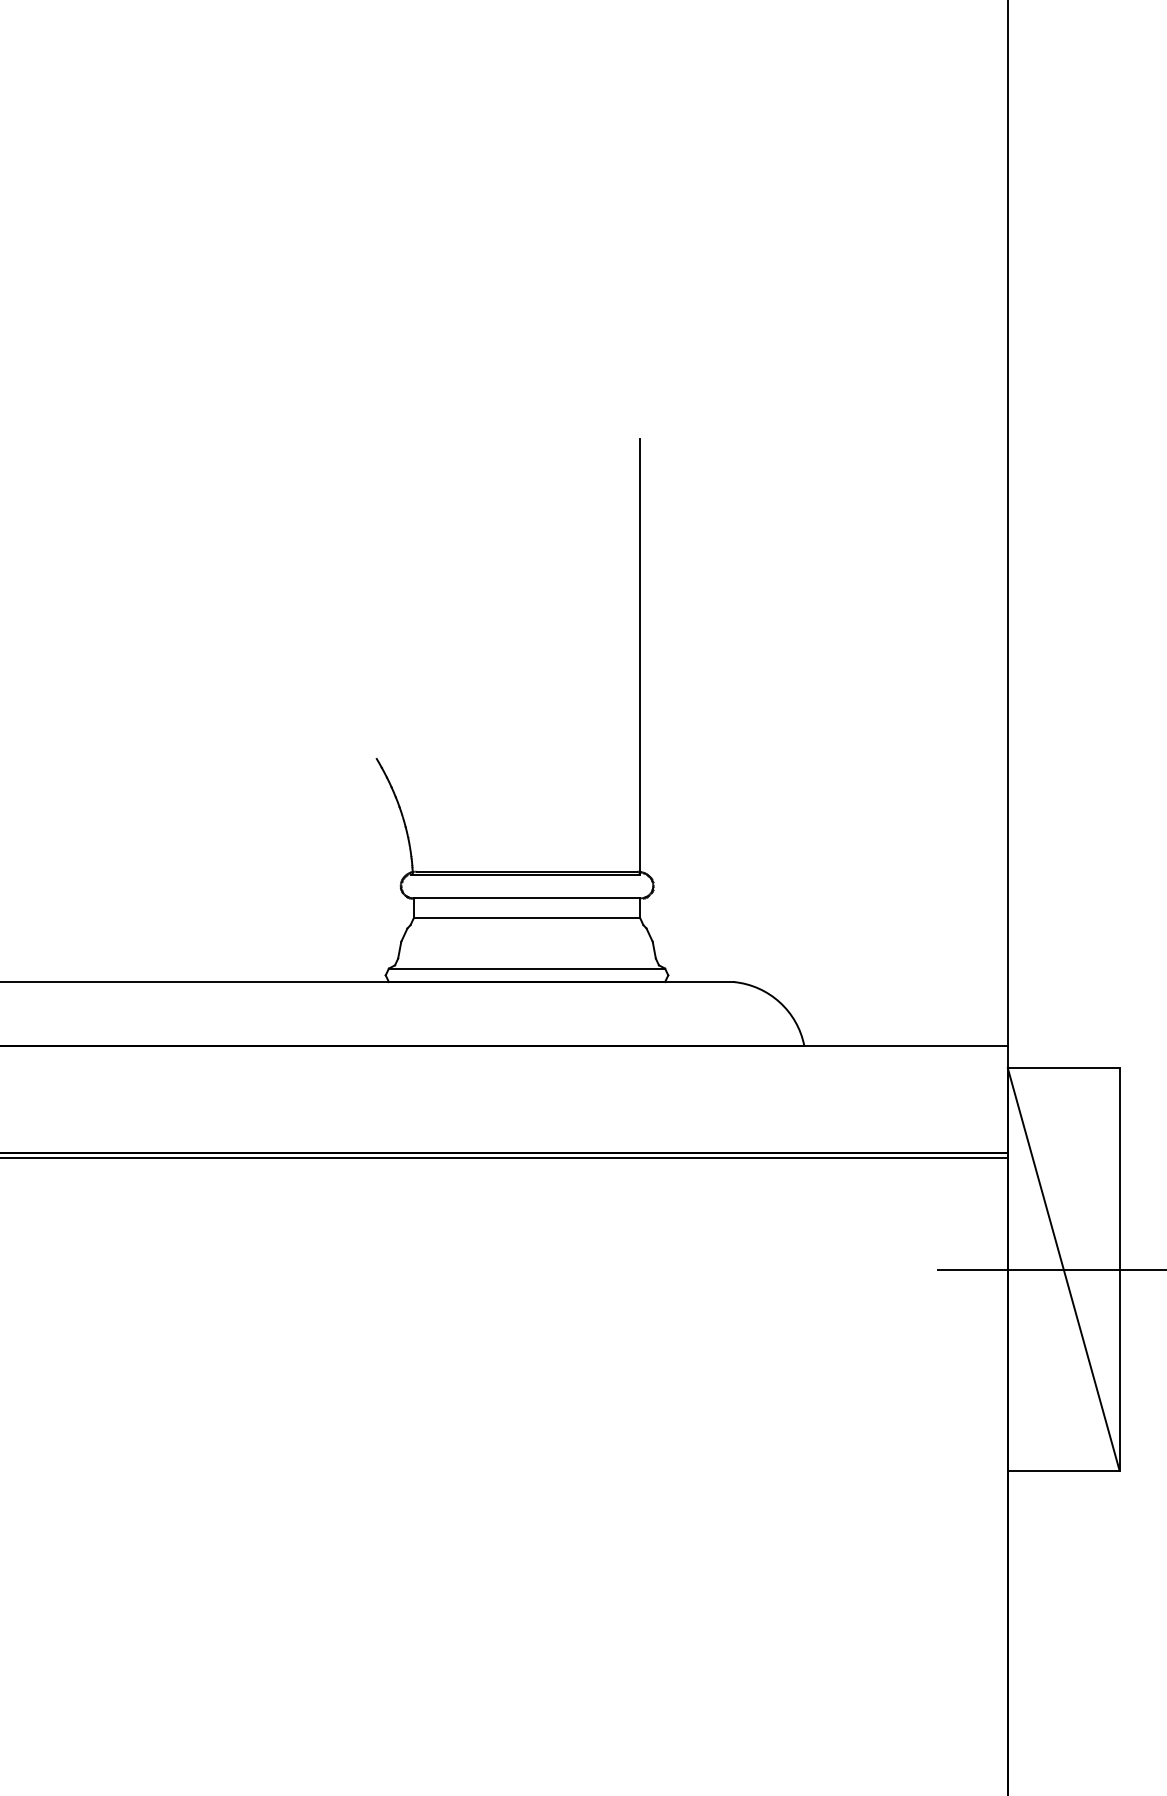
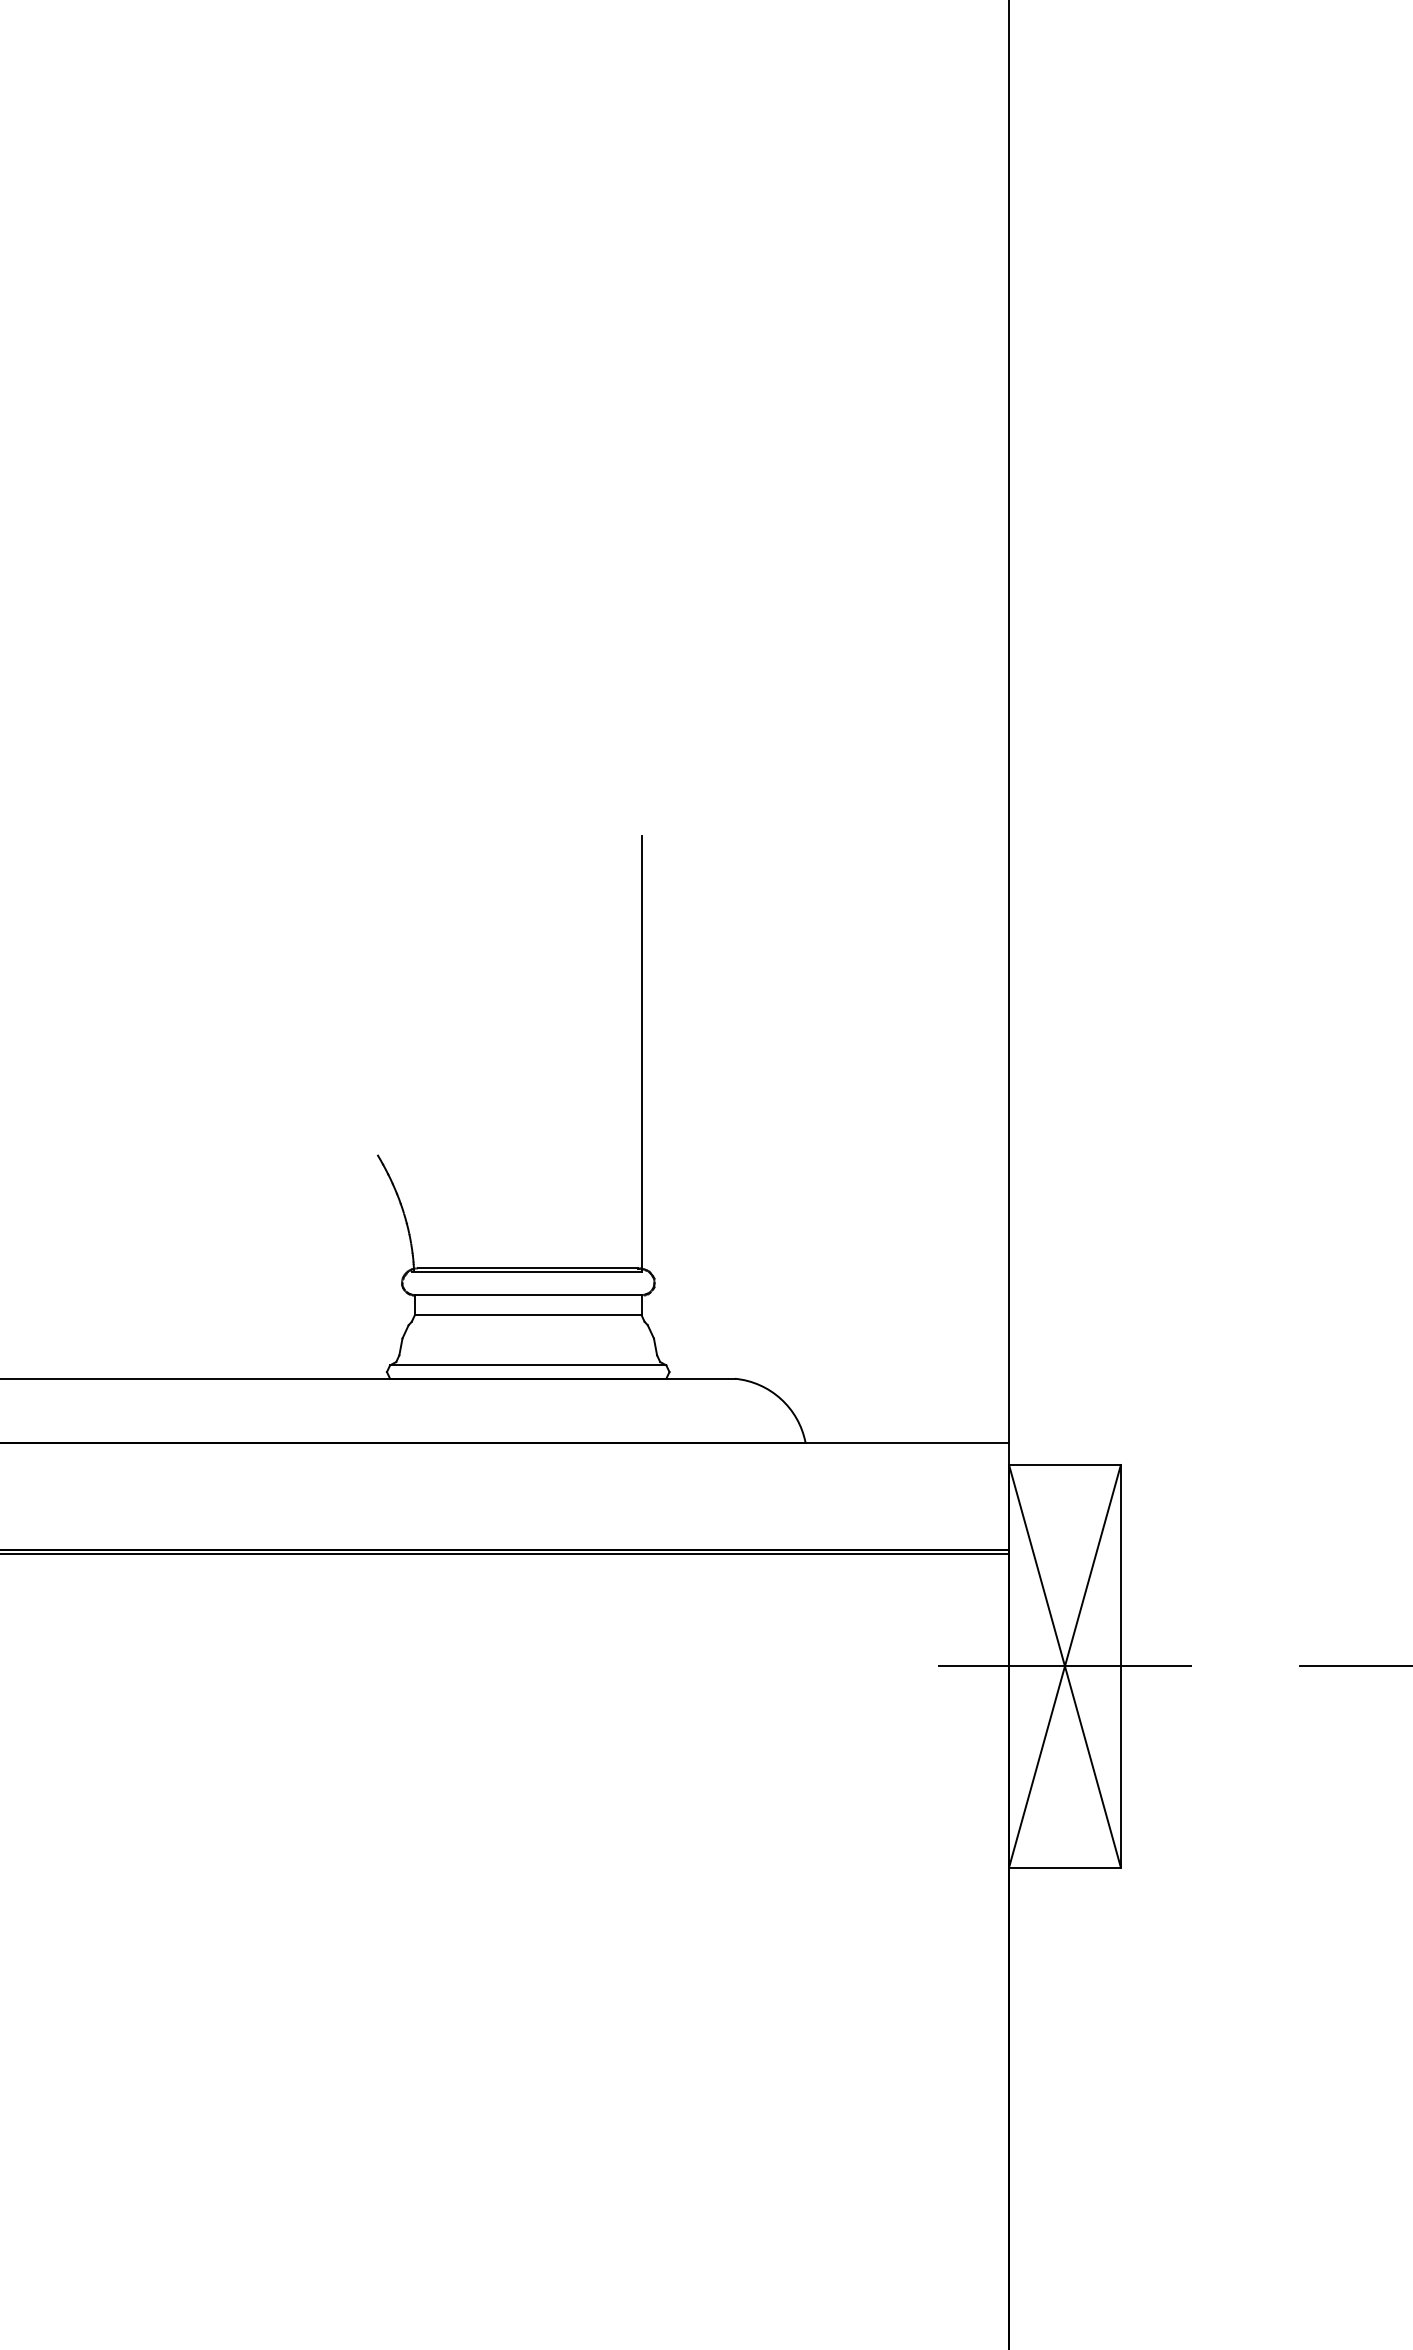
line: (1063, 1269) -> (1064, 1666), added

